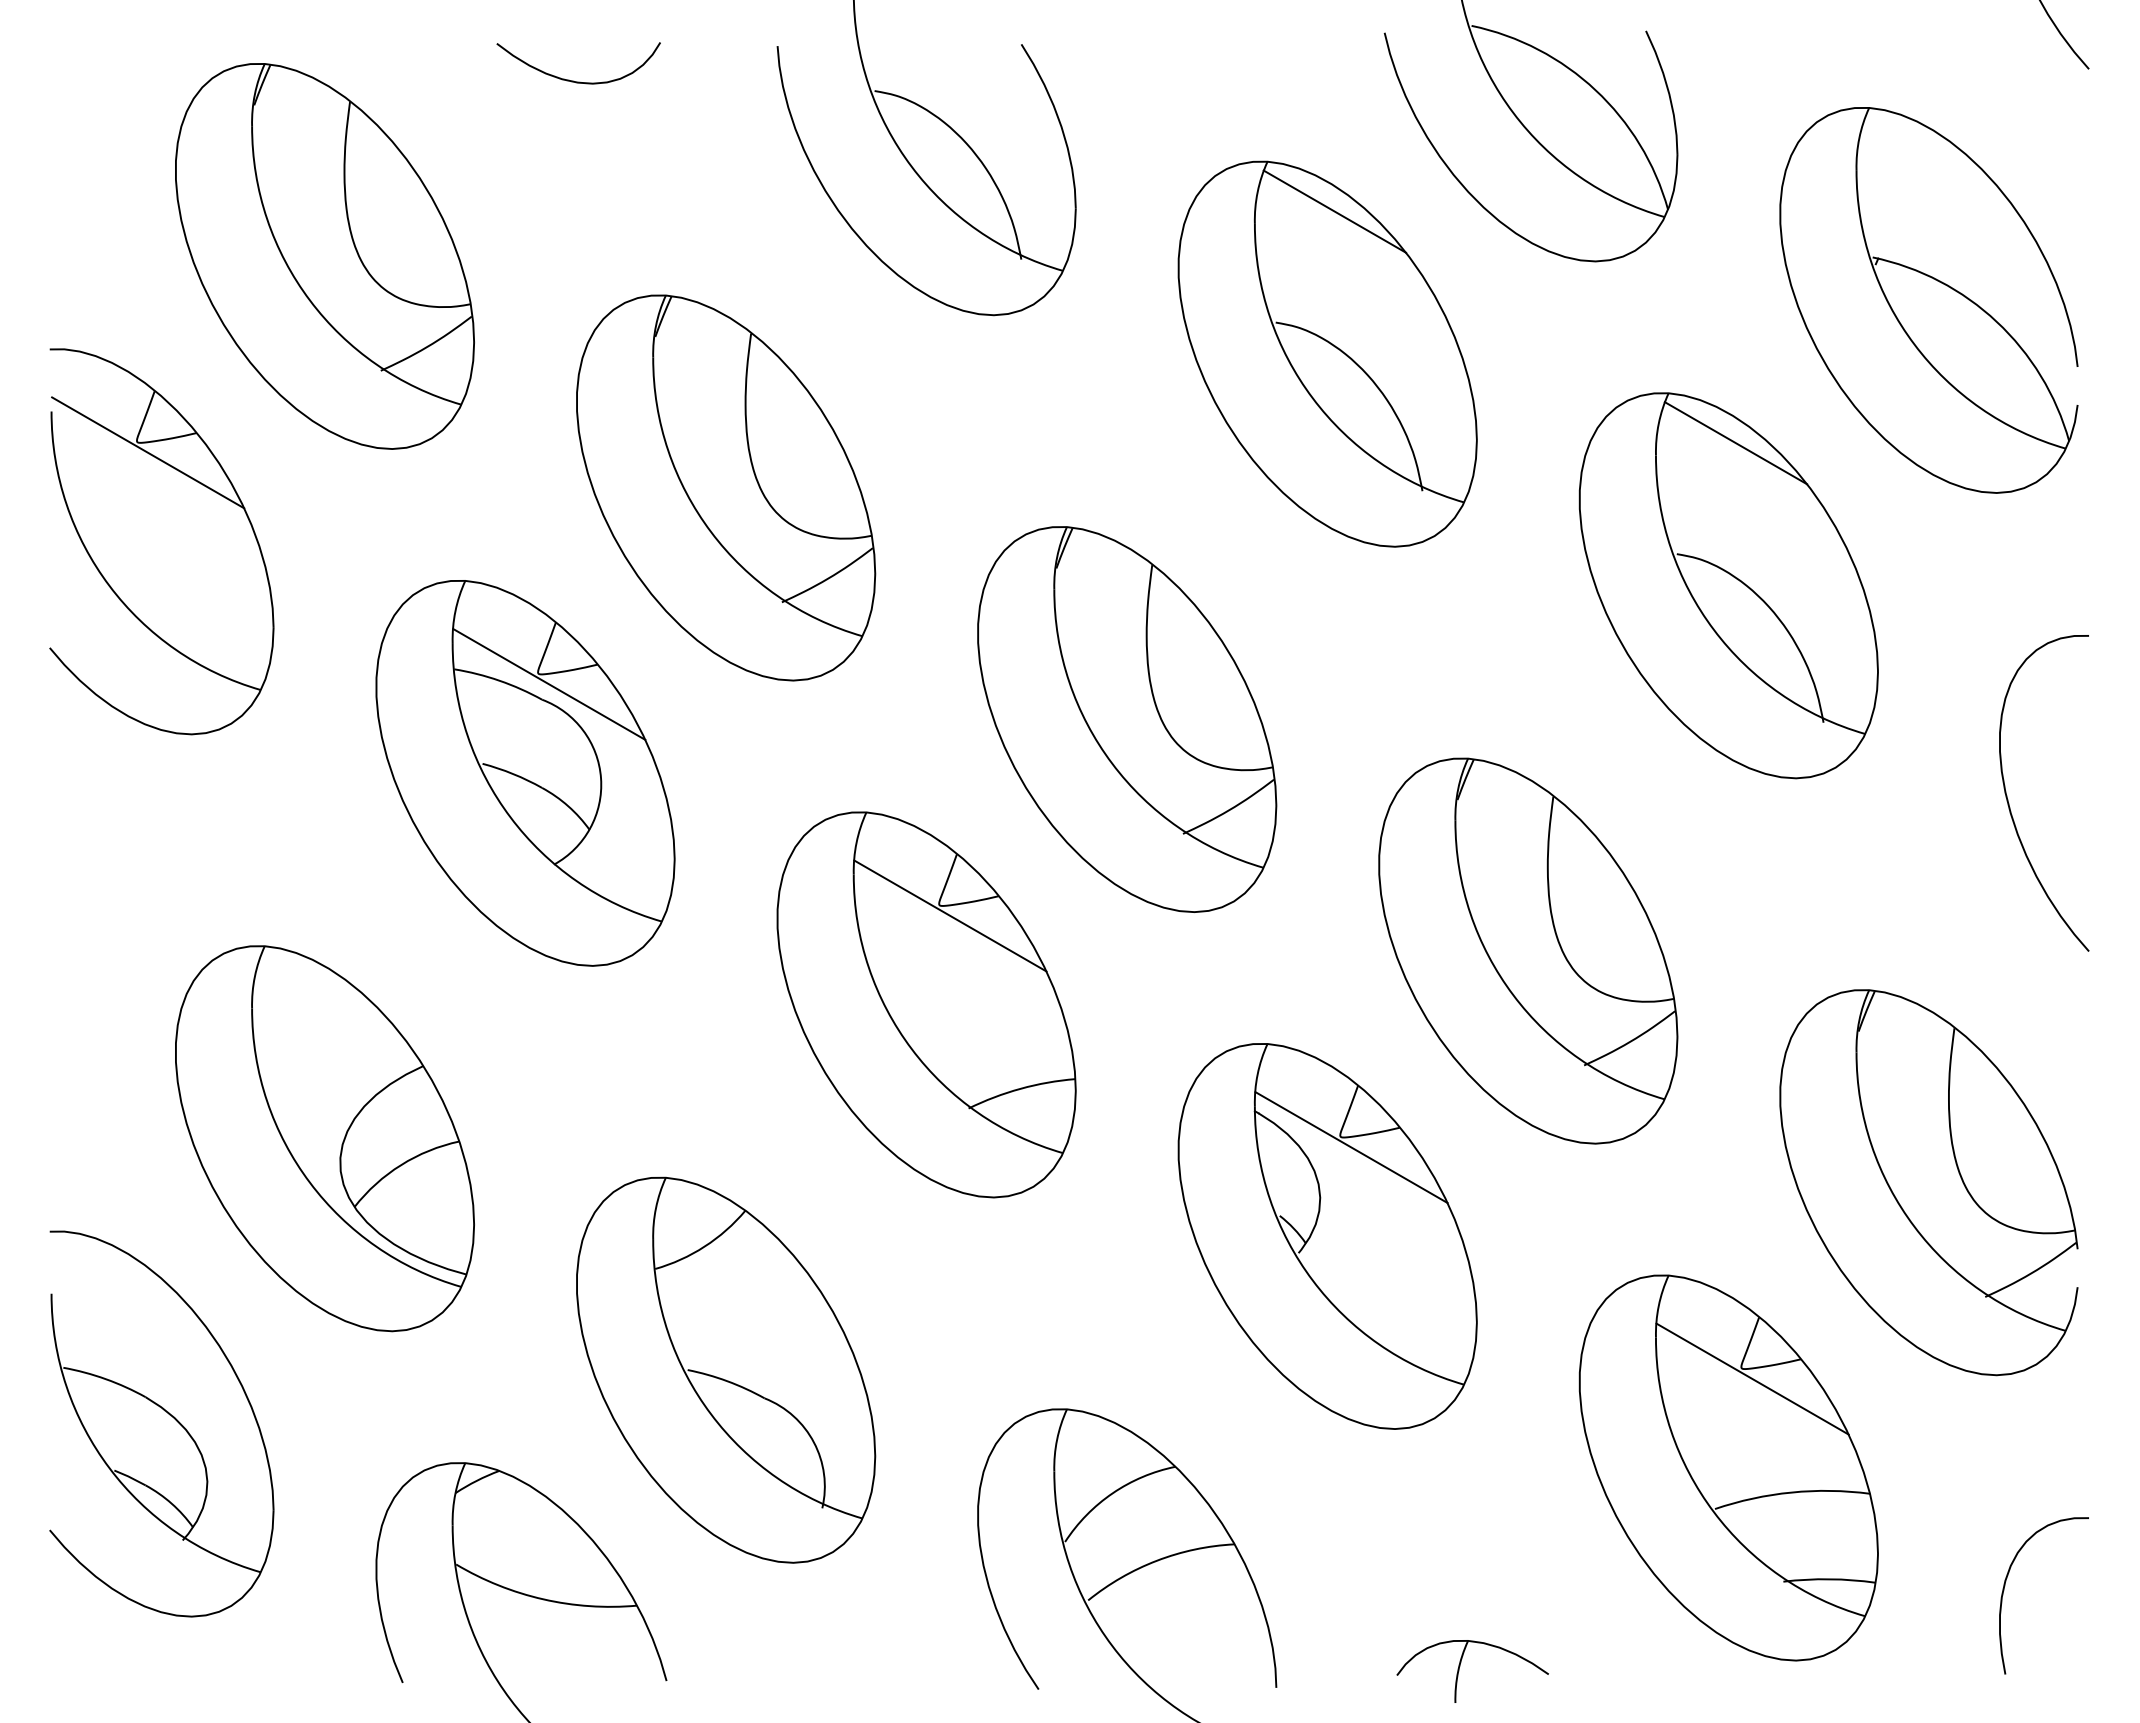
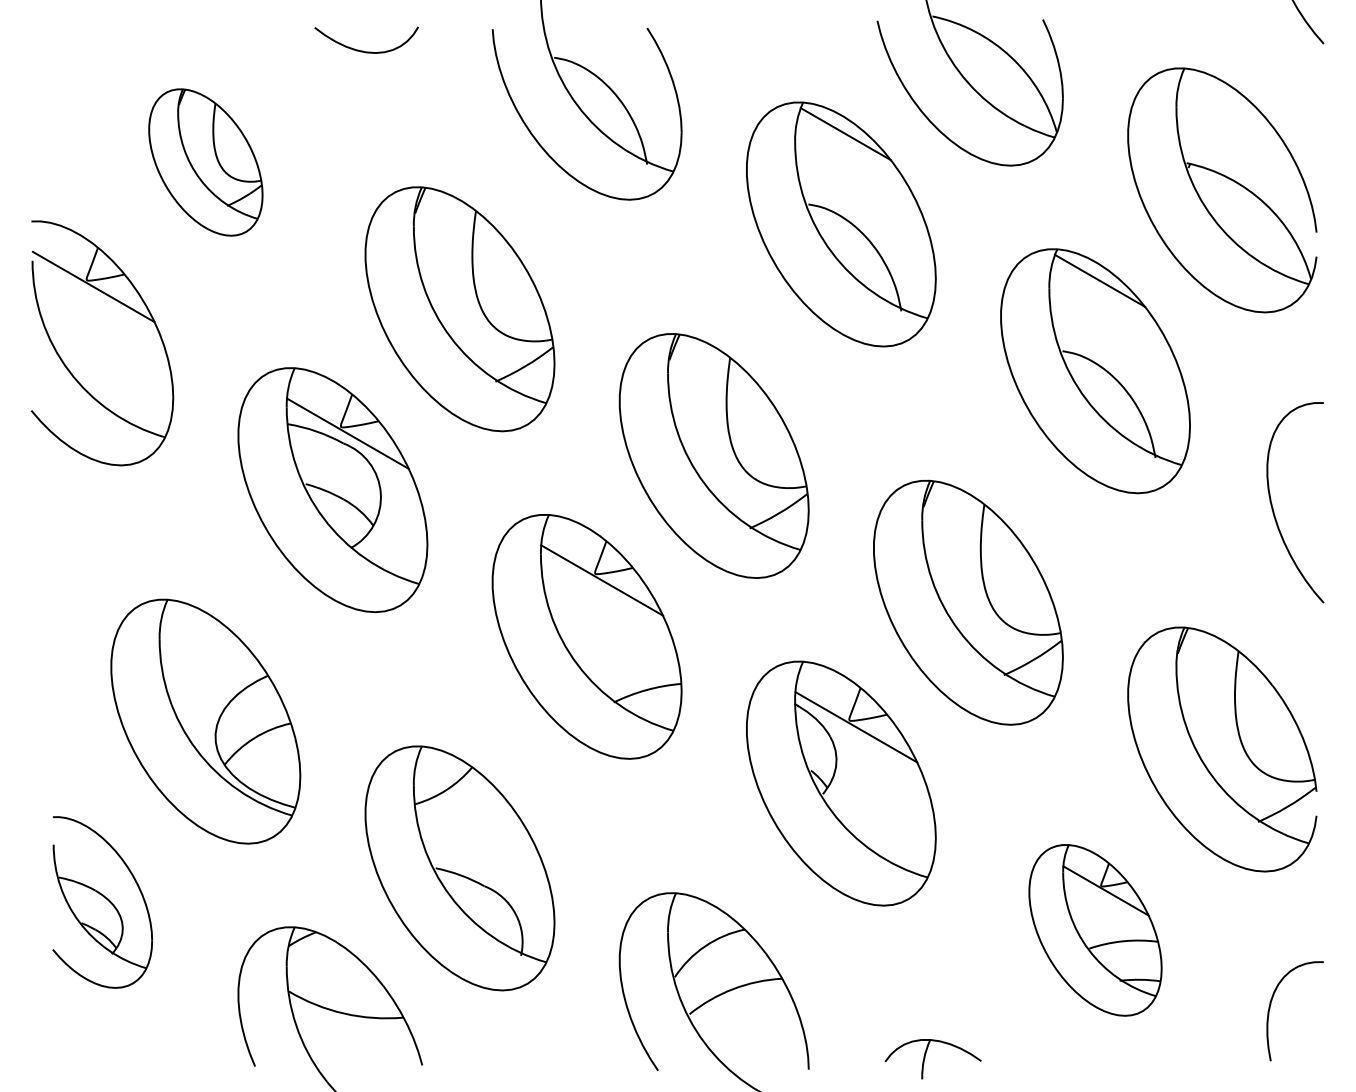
part: (324, 256) -> (205, 162), size x0.6
part: (161, 1424) -> (102, 902), size x0.7
part: (1728, 1468) -> (1095, 930), size x0.7

